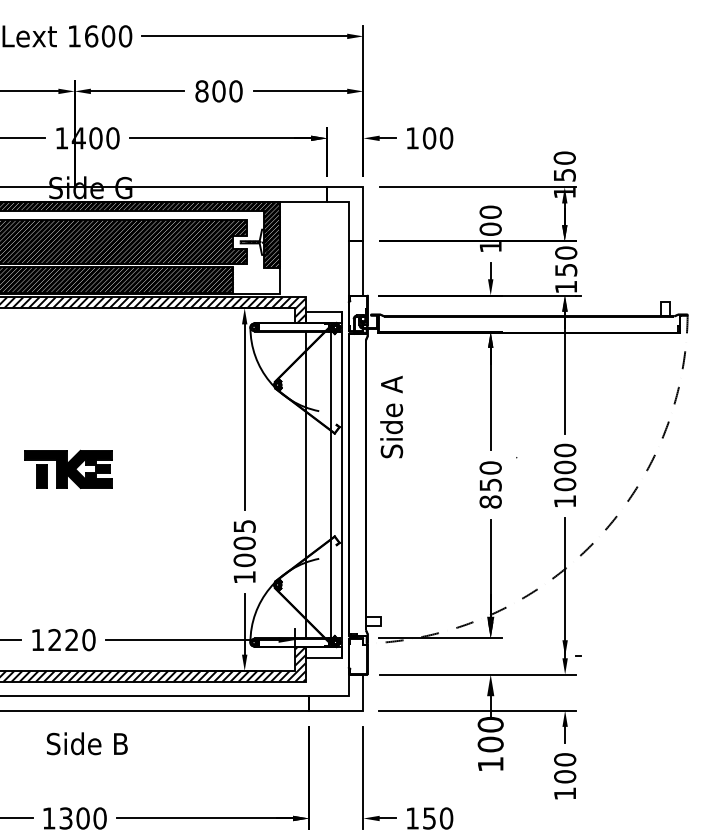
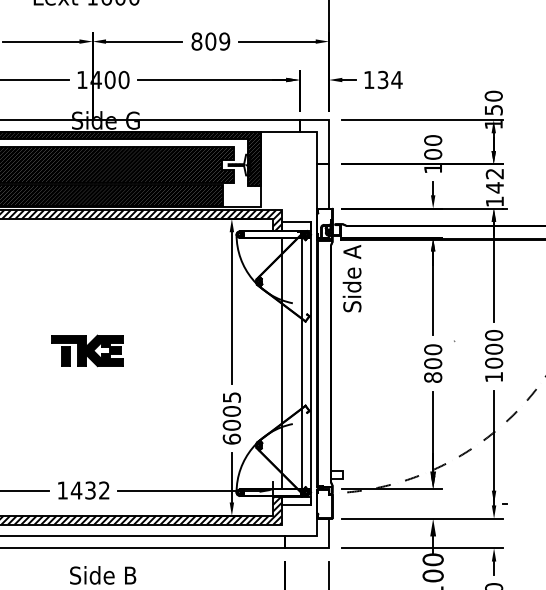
text: (235, 91) -> (224, 41), 800 -> 809
text: (437, 138) -> (389, 80), 100 -> 134
text: (566, 261) -> (495, 180), 150 -> 142
text: (391, 416) -> (351, 278), moved
text: (490, 484) -> (432, 363), 850 -> 800
text: (244, 576) -> (231, 438), 1005 -> 6005
text: (71, 640) -> (90, 490), 1220 -> 1432

